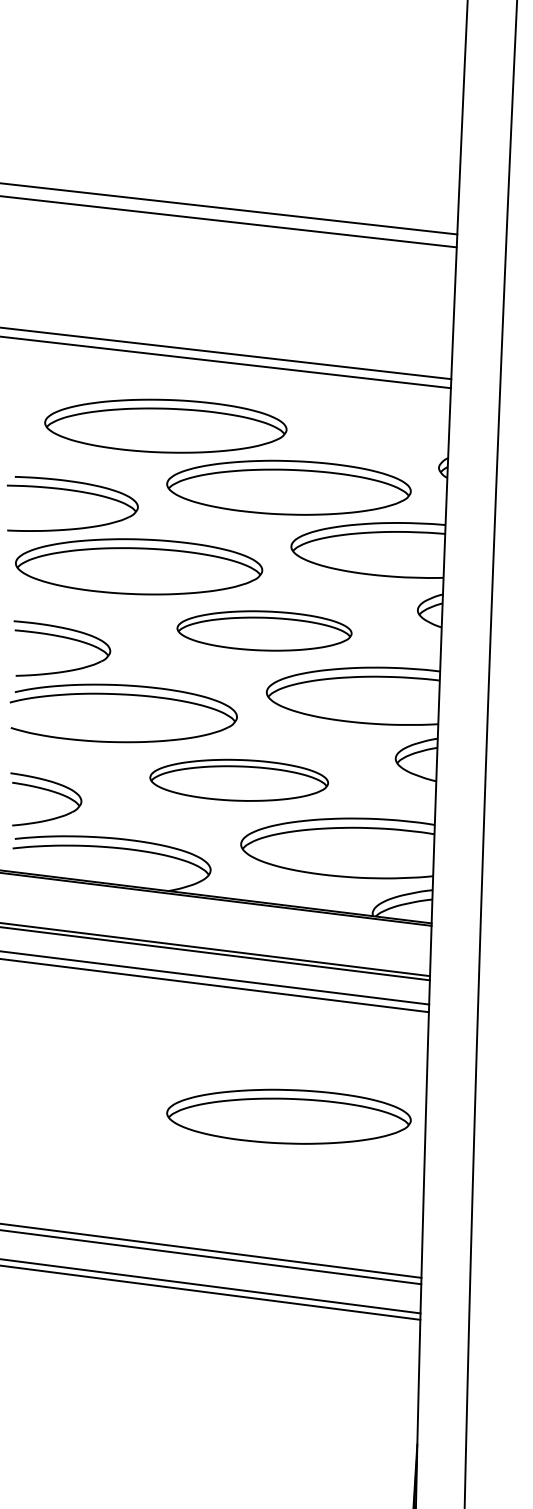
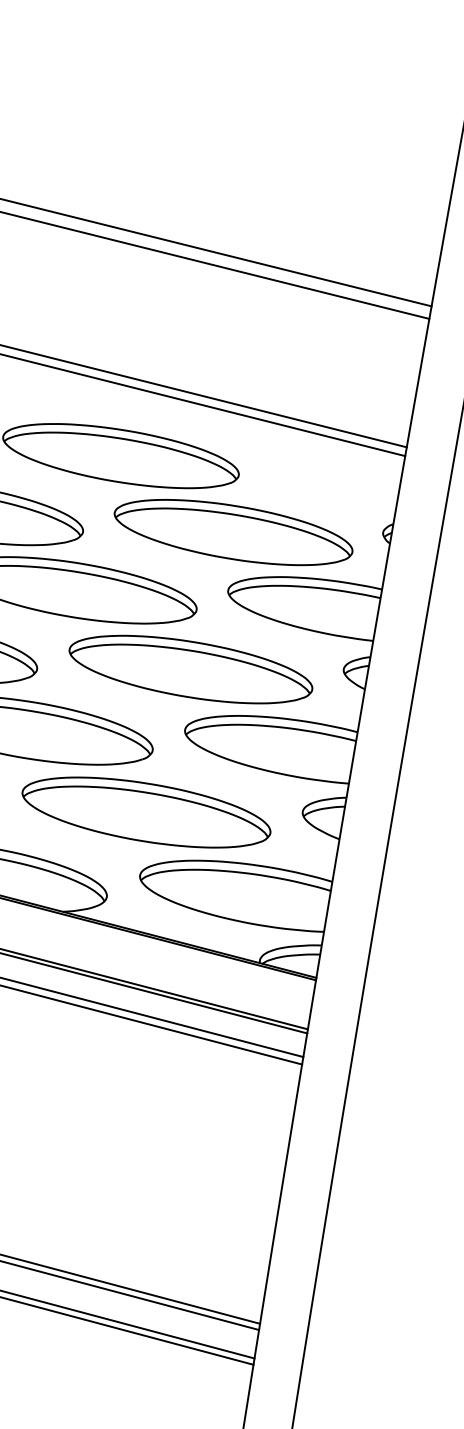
part: (264, 630) -> (190, 669), size x1.43
part: (239, 780) -> (146, 812), size x1.43
part: (288, 1116) -> (150, 1148), removed

